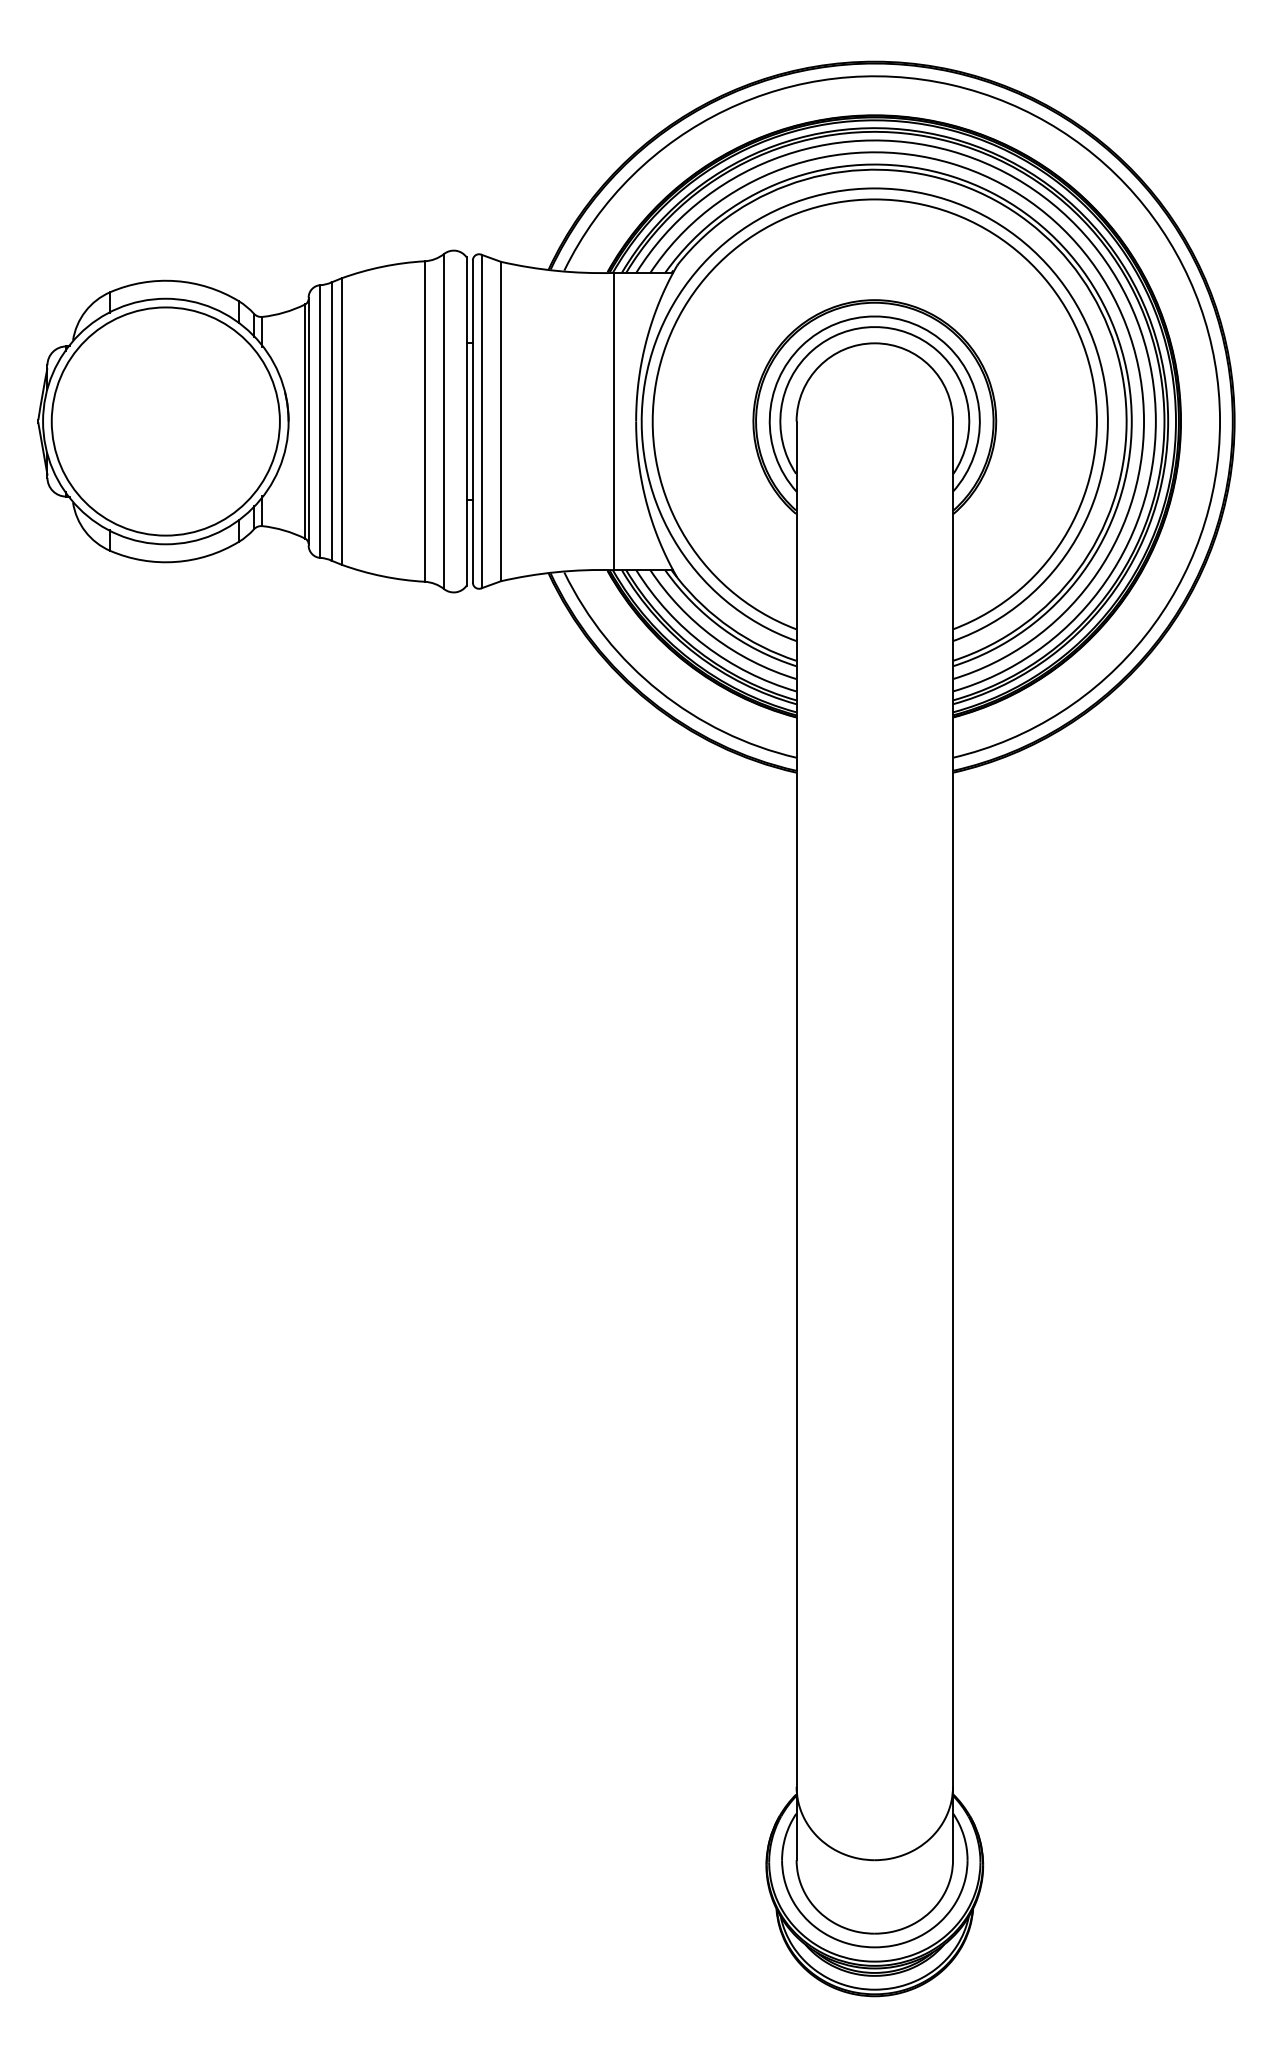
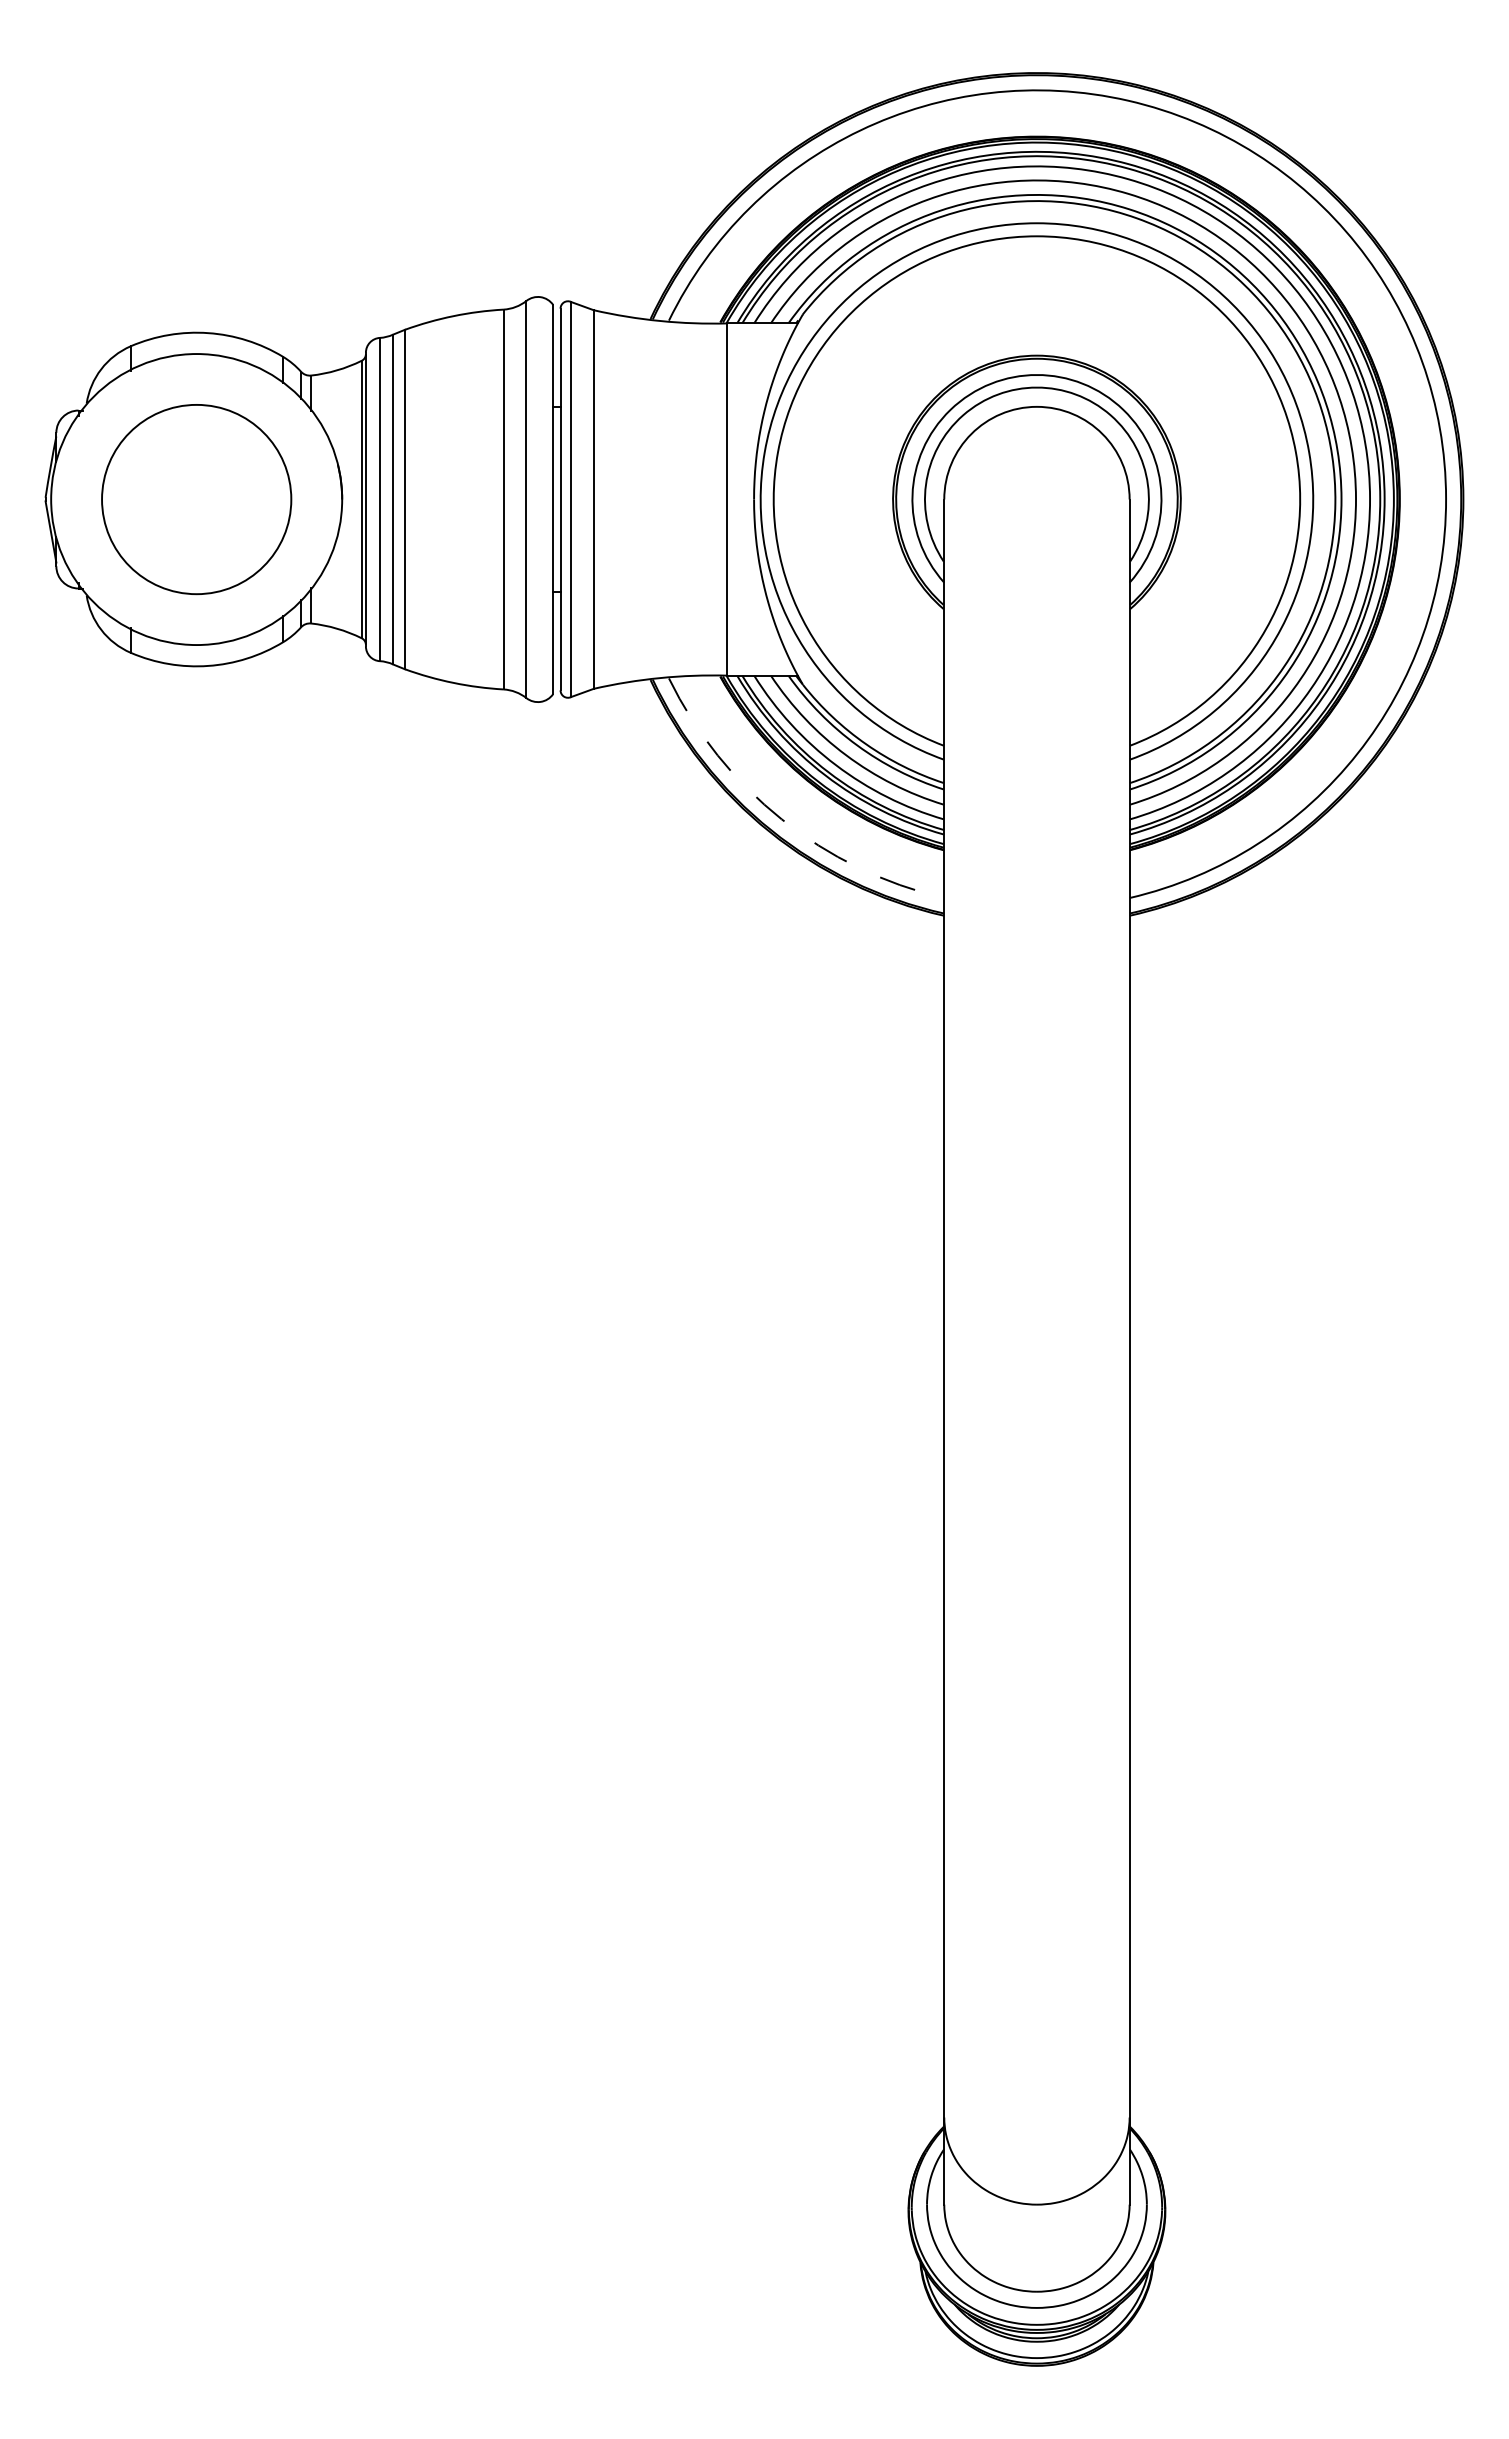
circle: (165, 421) -> (196, 499), size x0.7
arc: (659, 691) -> (781, 819), solid -> dashed

